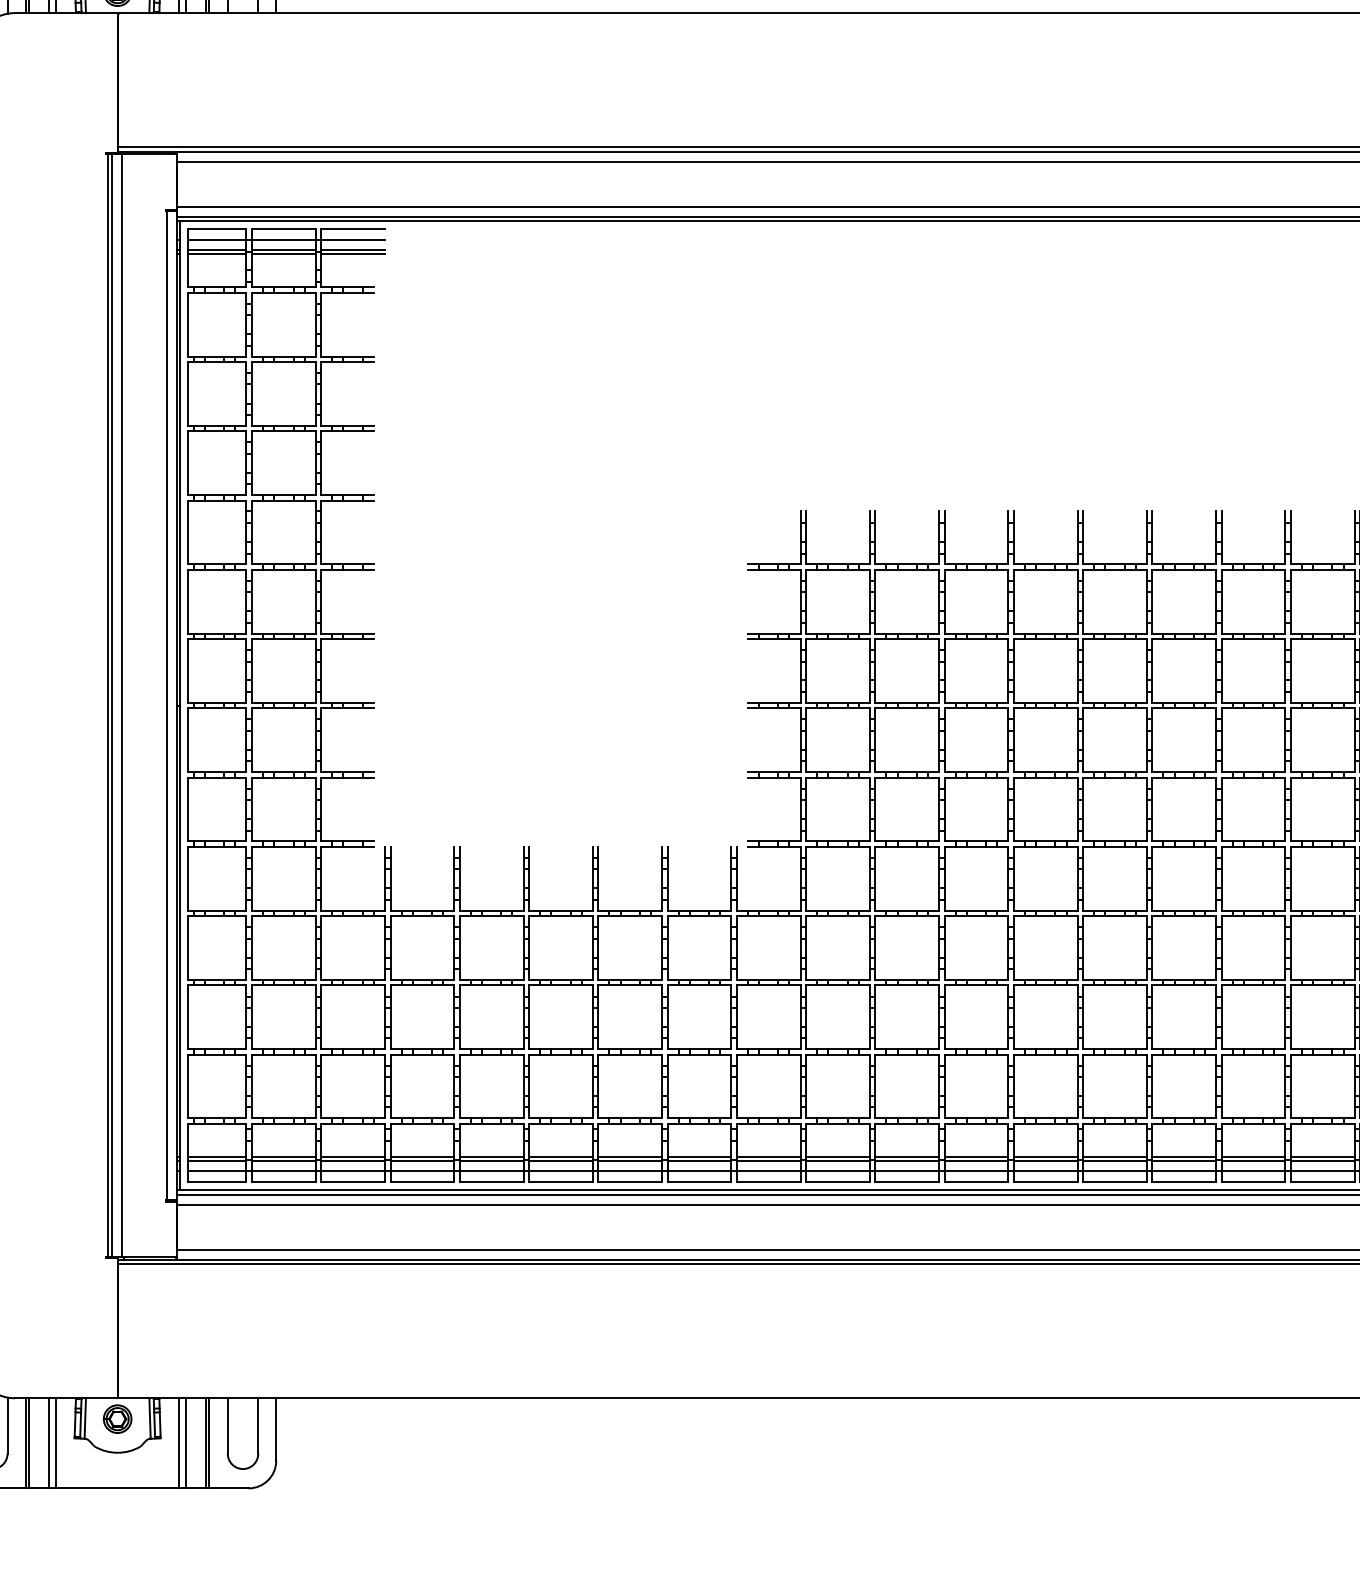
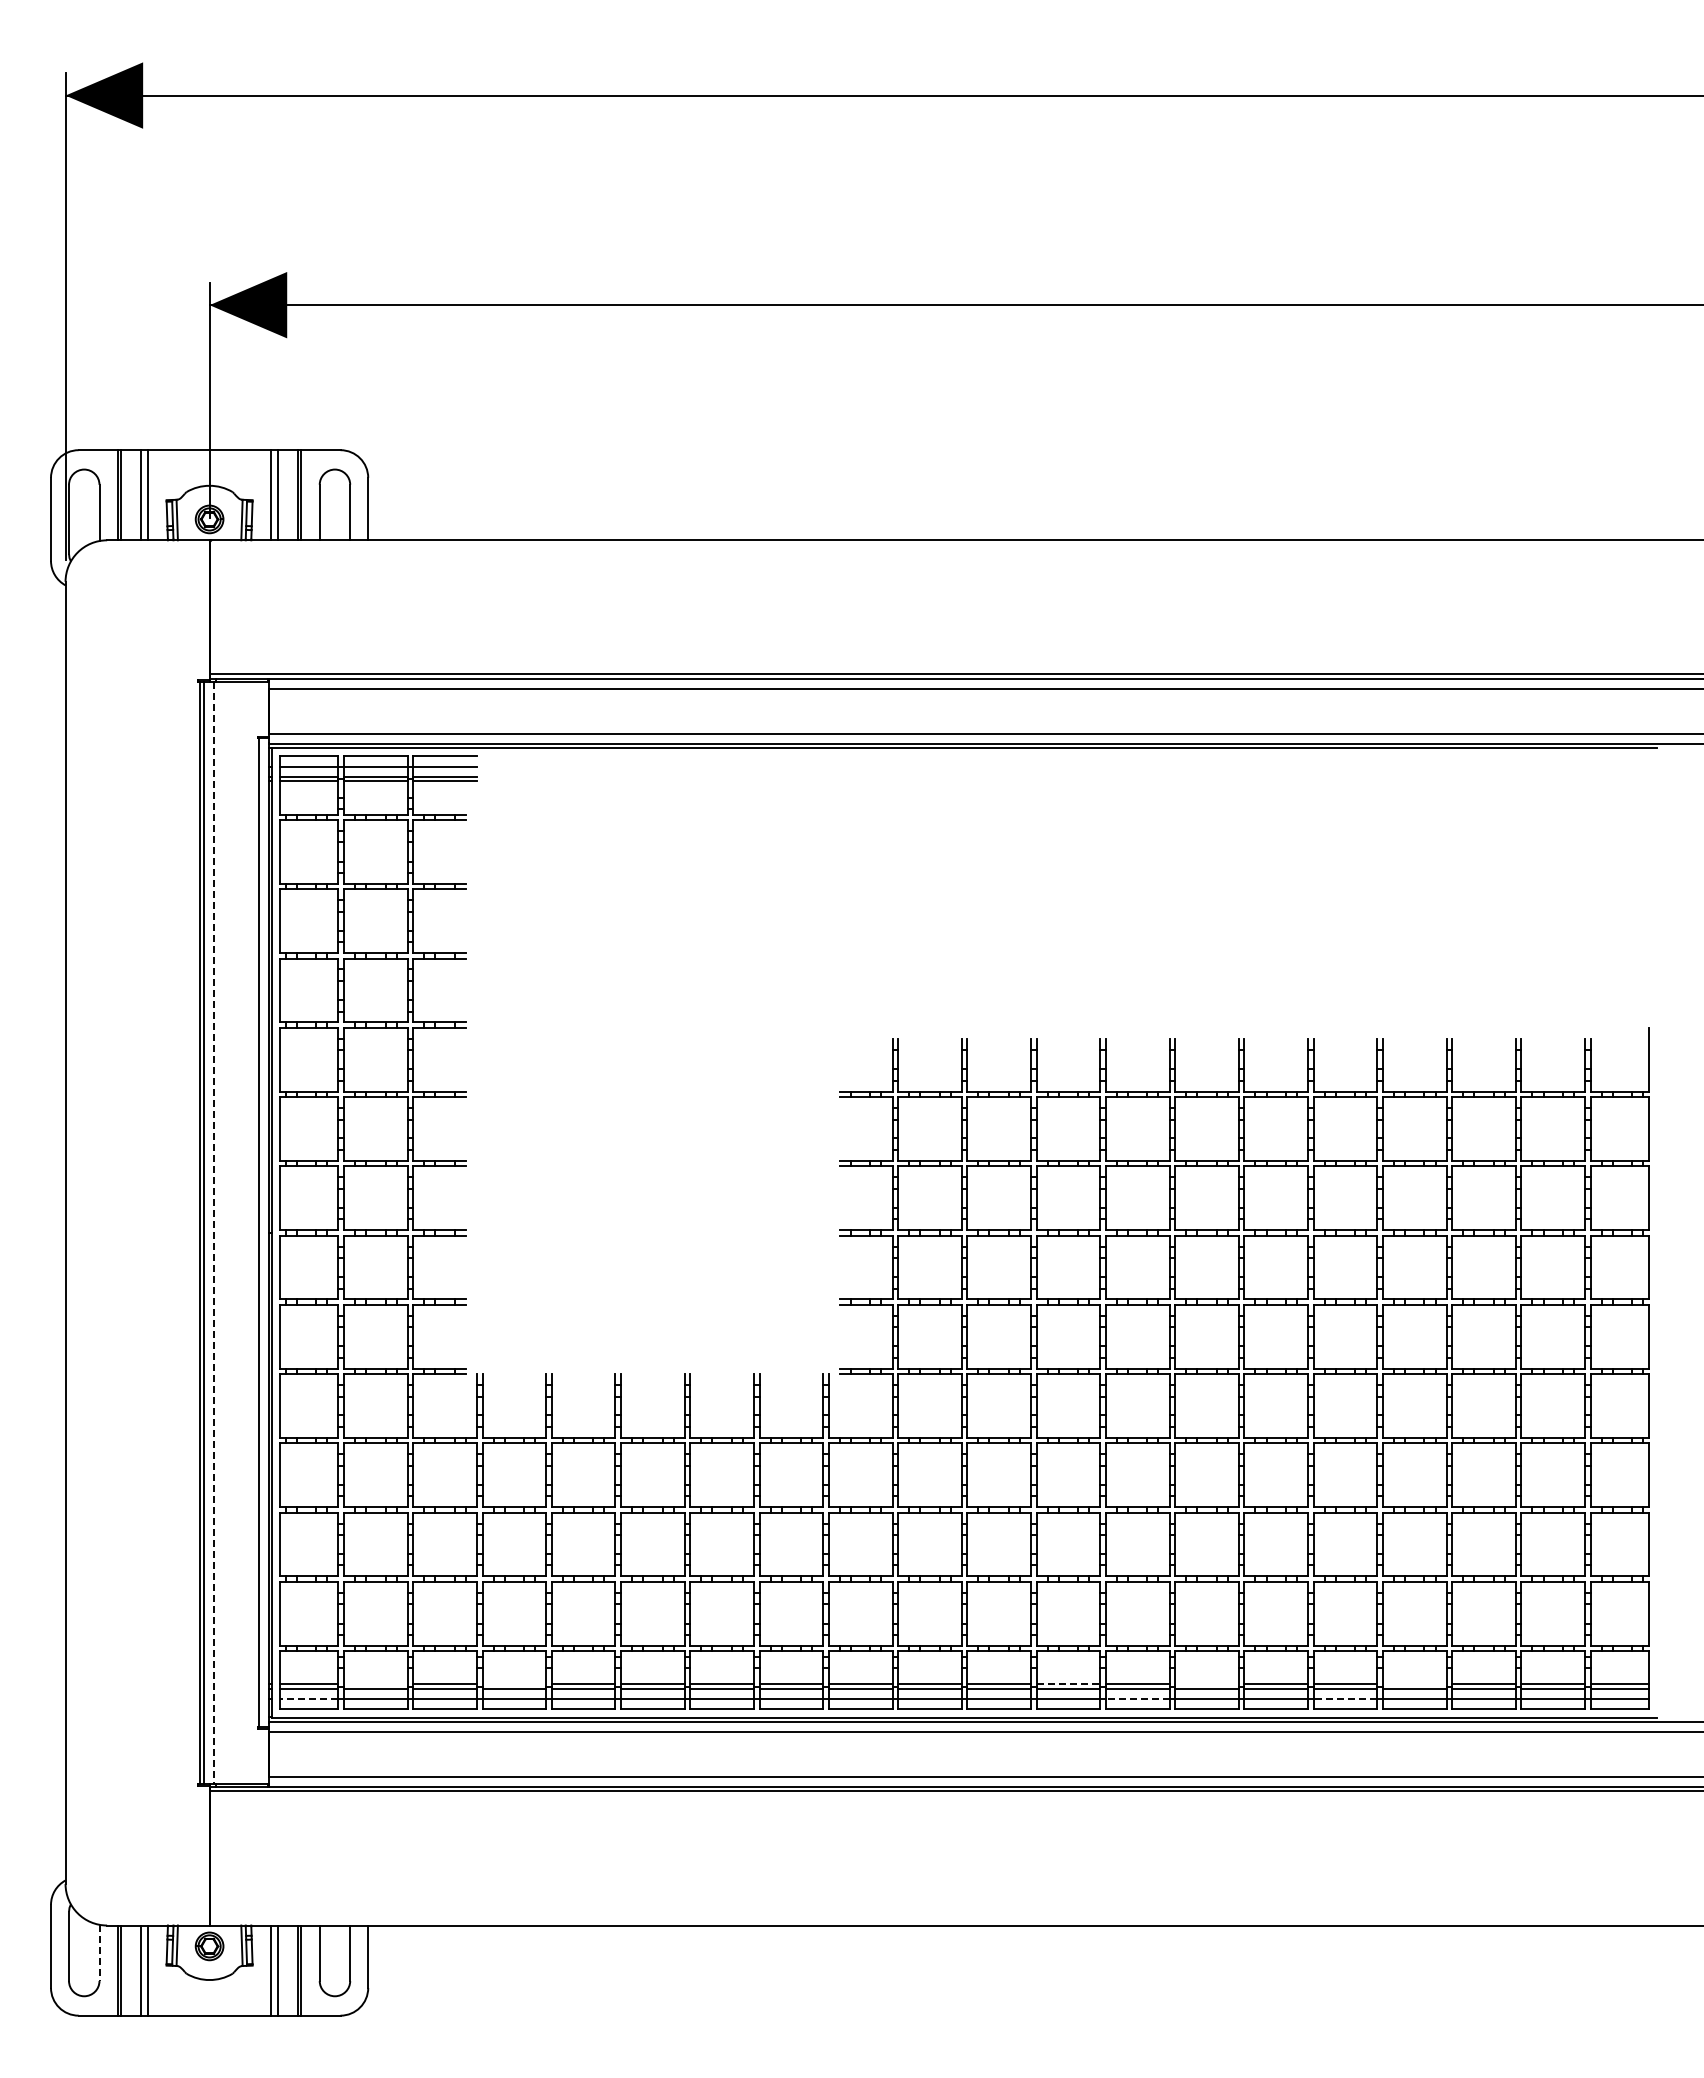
line: (122, 706) -> (214, 1233), solid -> dashed
line: (283, 1157) -> (375, 1684), removed
line: (422, 1157) -> (514, 1684), removed
line: (976, 1157) -> (1068, 1684), solid -> dashed
line: (1114, 1157) -> (1206, 1684), removed
line: (1322, 1157) -> (1414, 1684), removed
line: (216, 1171) -> (308, 1698), solid -> dashed
line: (1045, 1171) -> (1137, 1698), solid -> dashed
line: (1253, 1171) -> (1345, 1698), solid -> dashed
line: (7, 1426) -> (99, 1953), solid -> dashed

